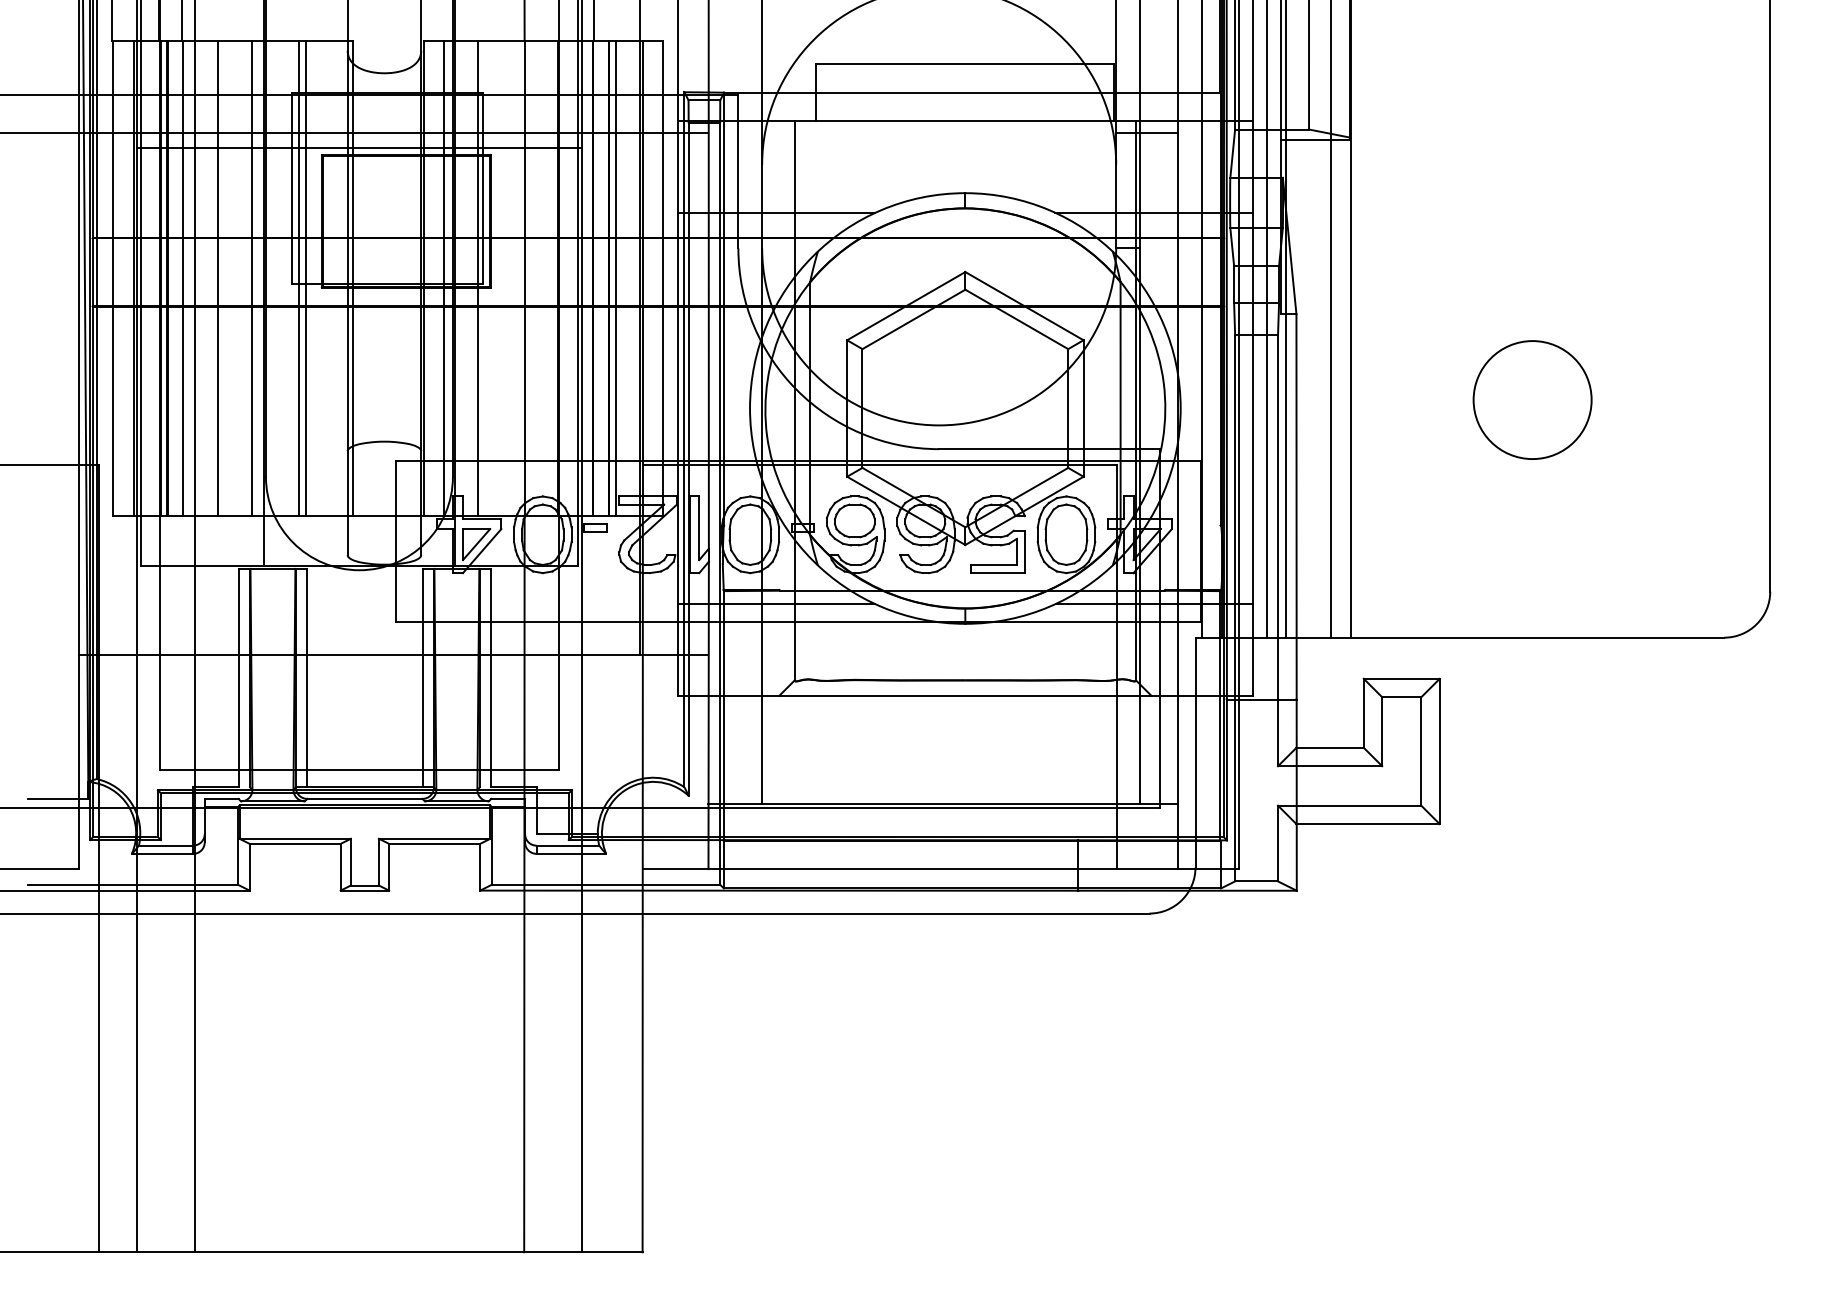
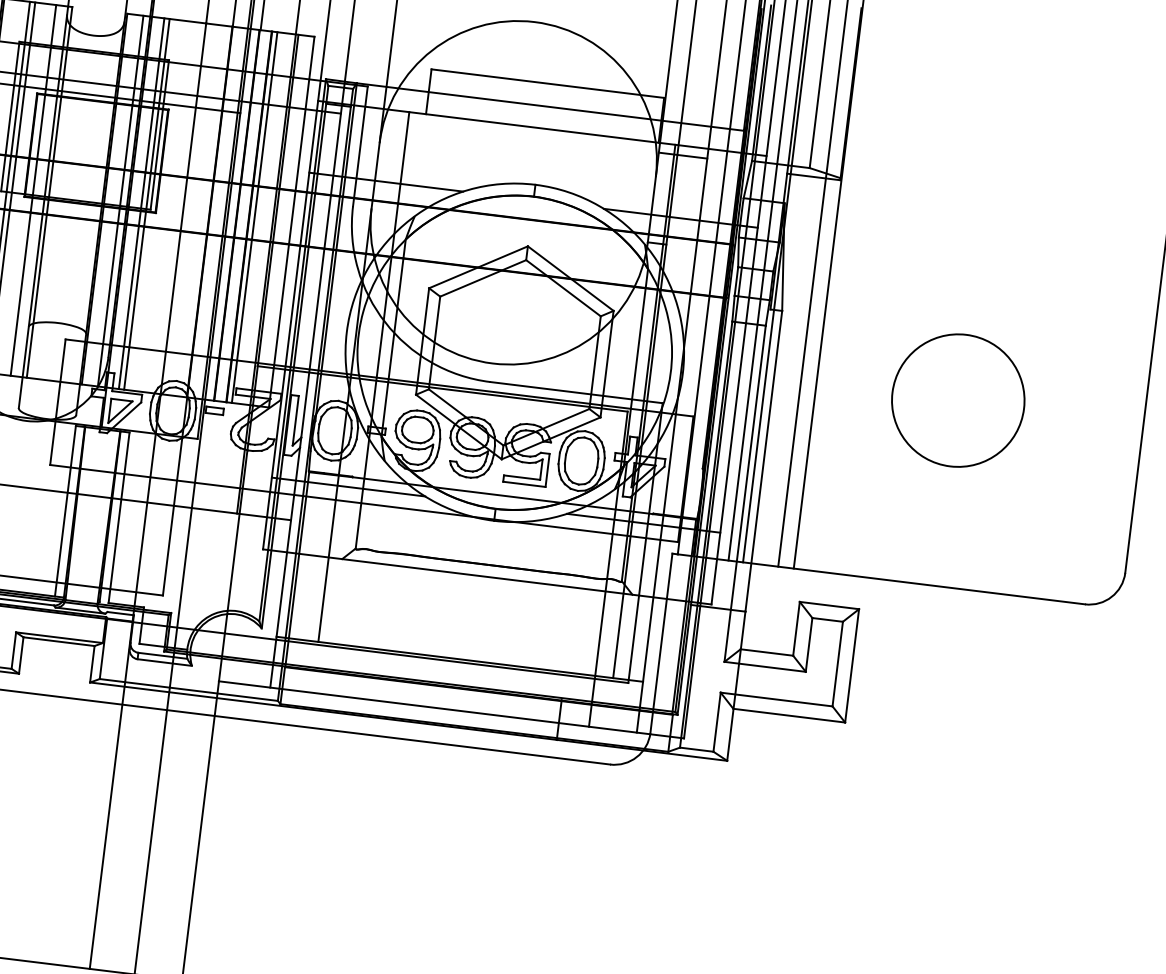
line: (332, 277) -> (33, 189), added
line: (471, 277) -> (142, 203), added
circle: (1532, 399) -> (958, 400), size x1.43

